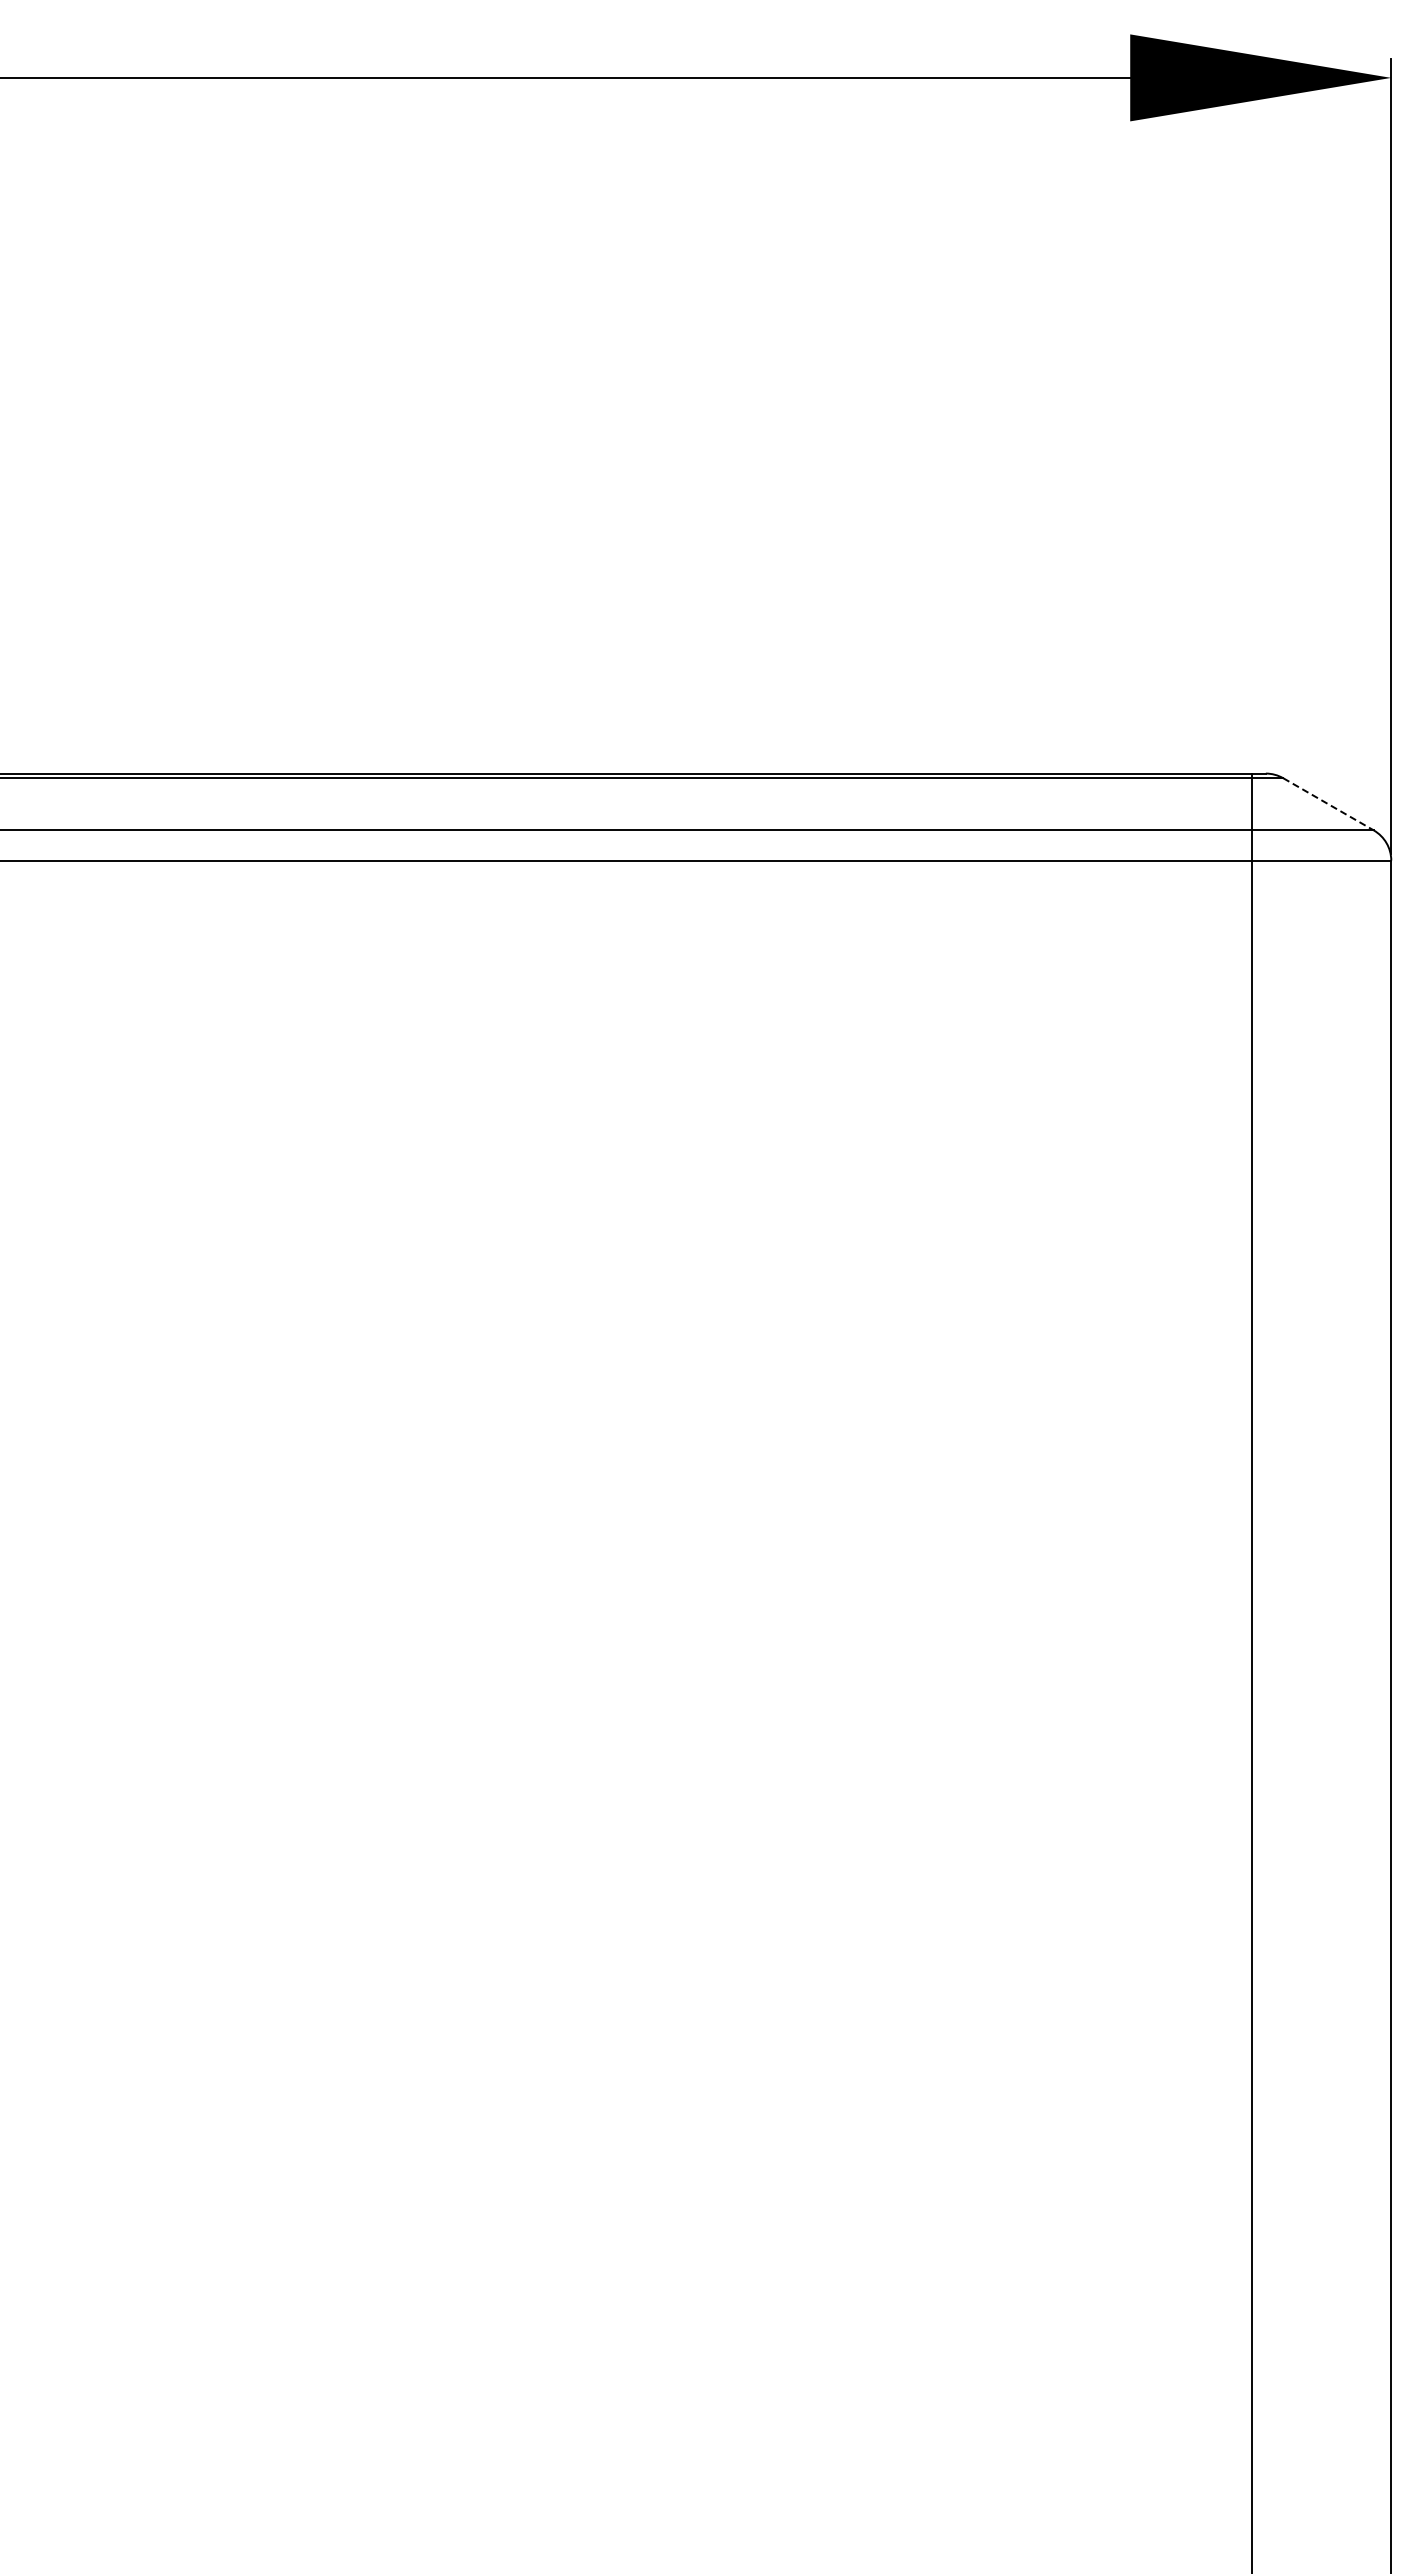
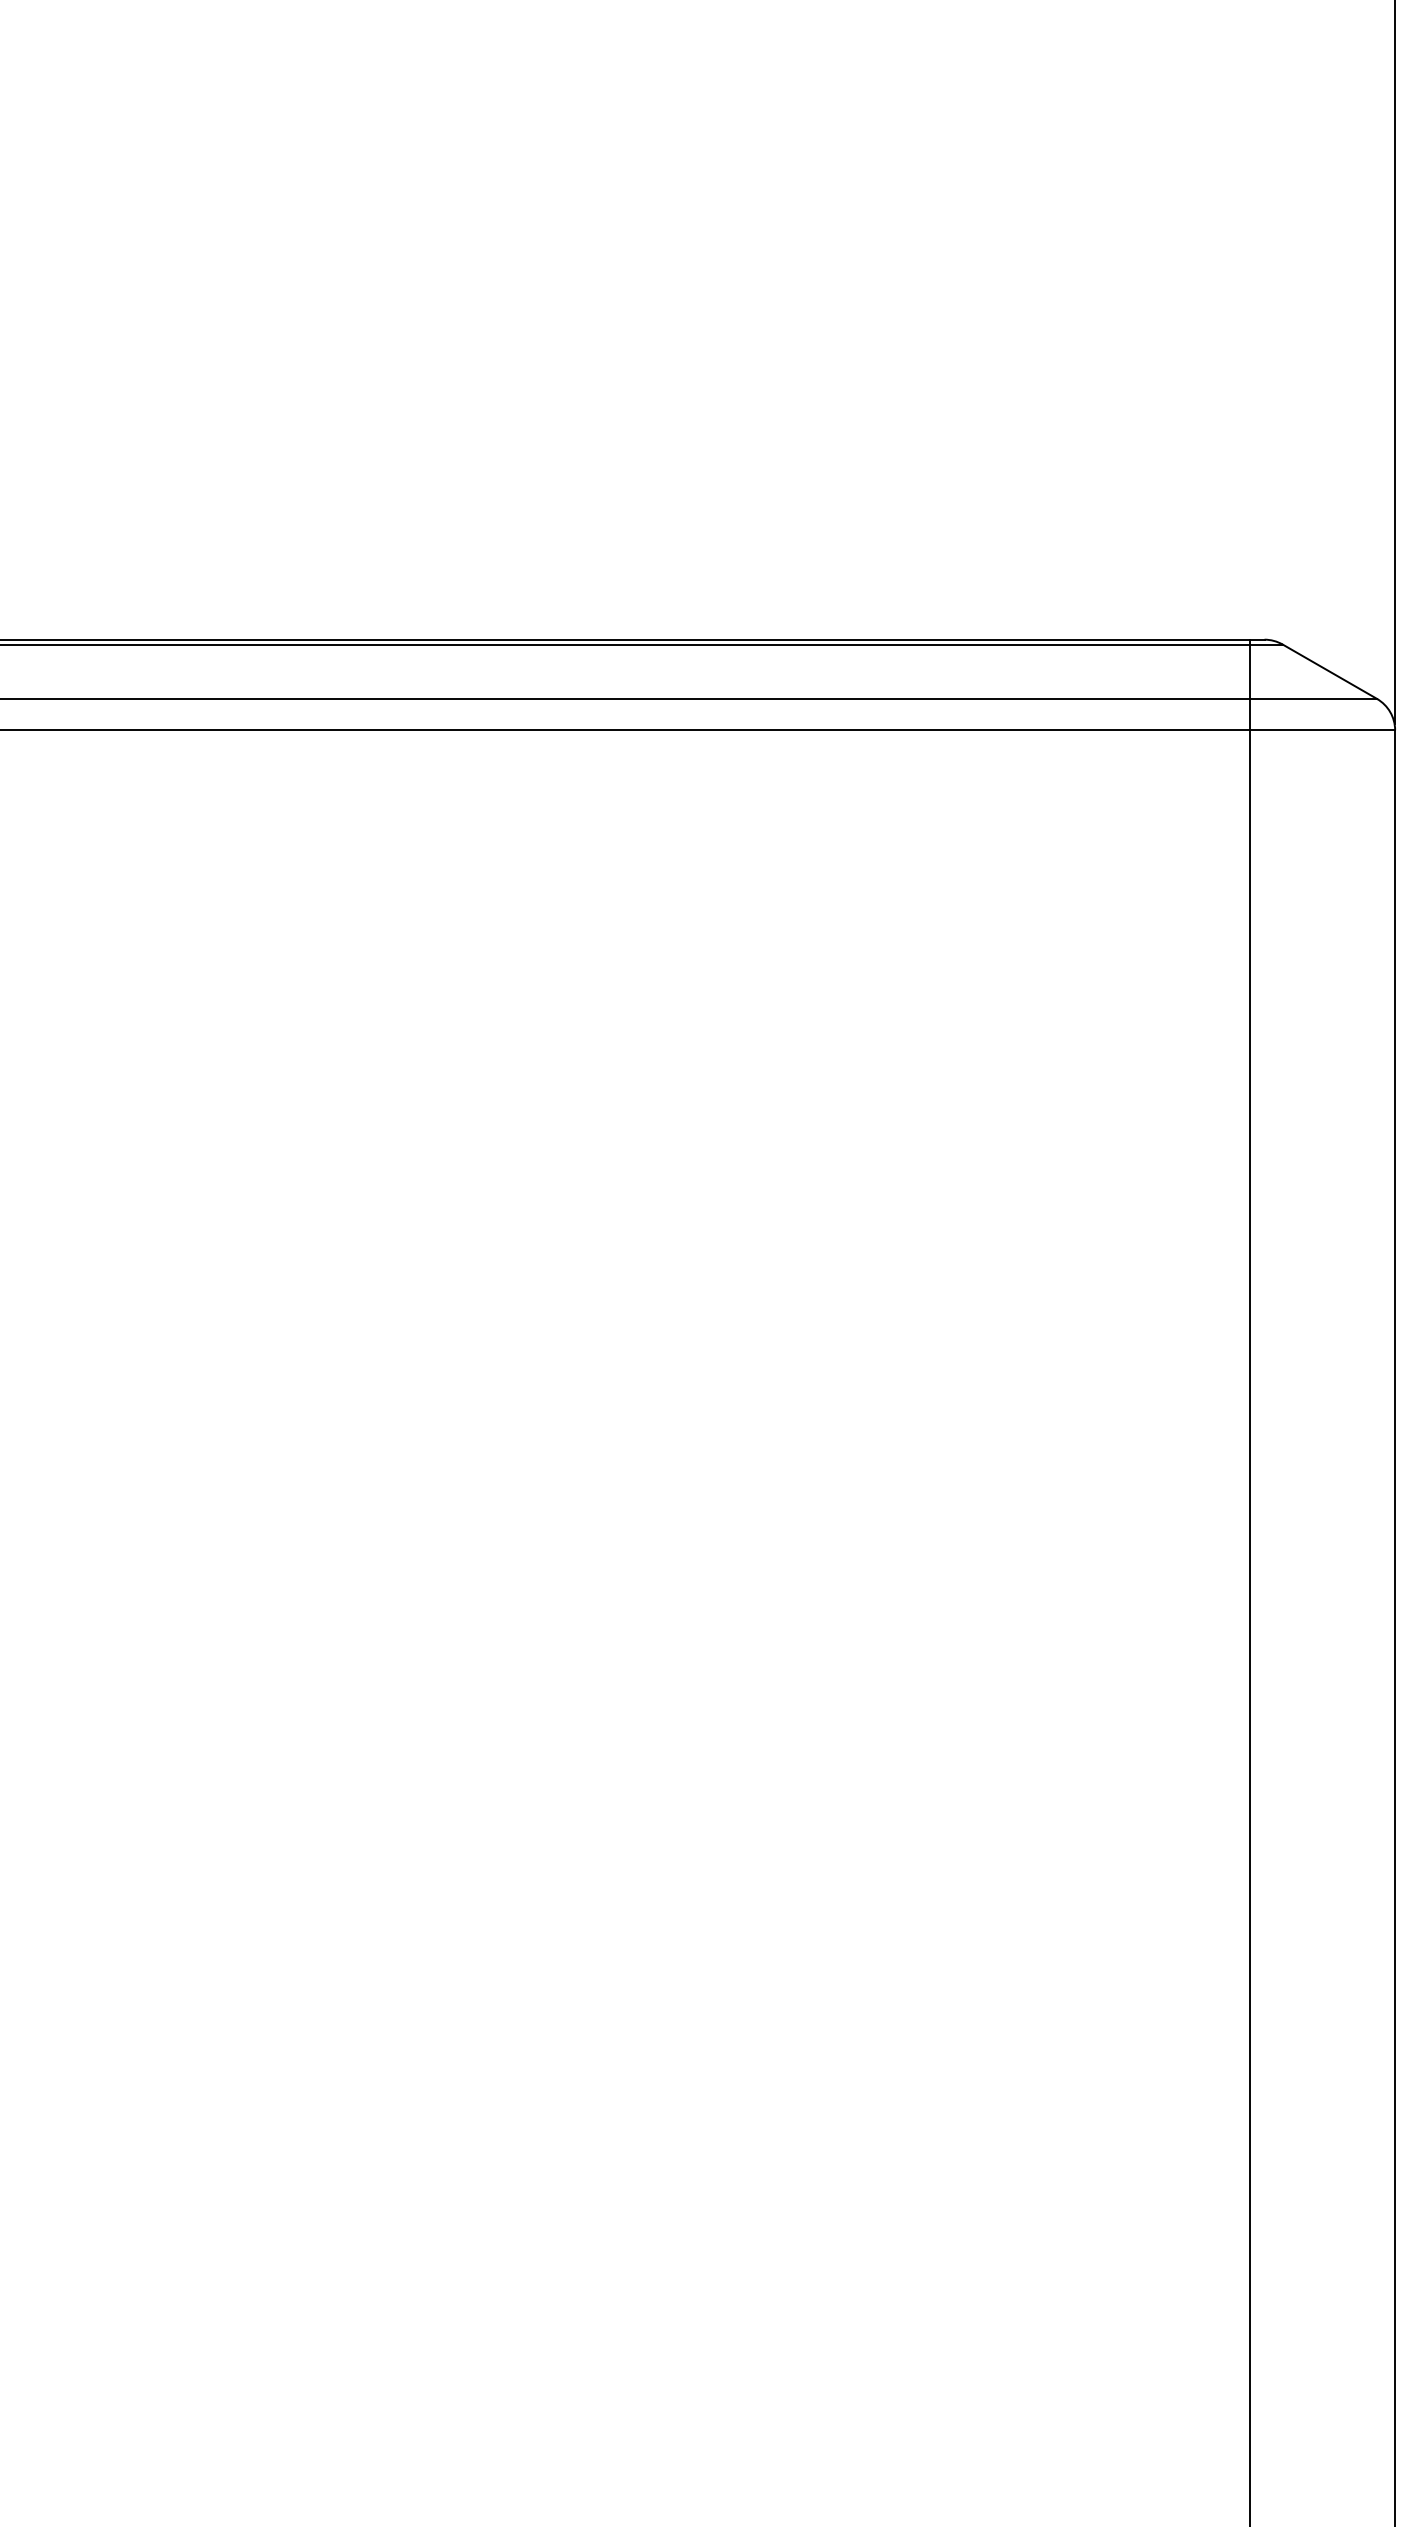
line: (1328, 804) -> (1329, 671), dashed -> solid

